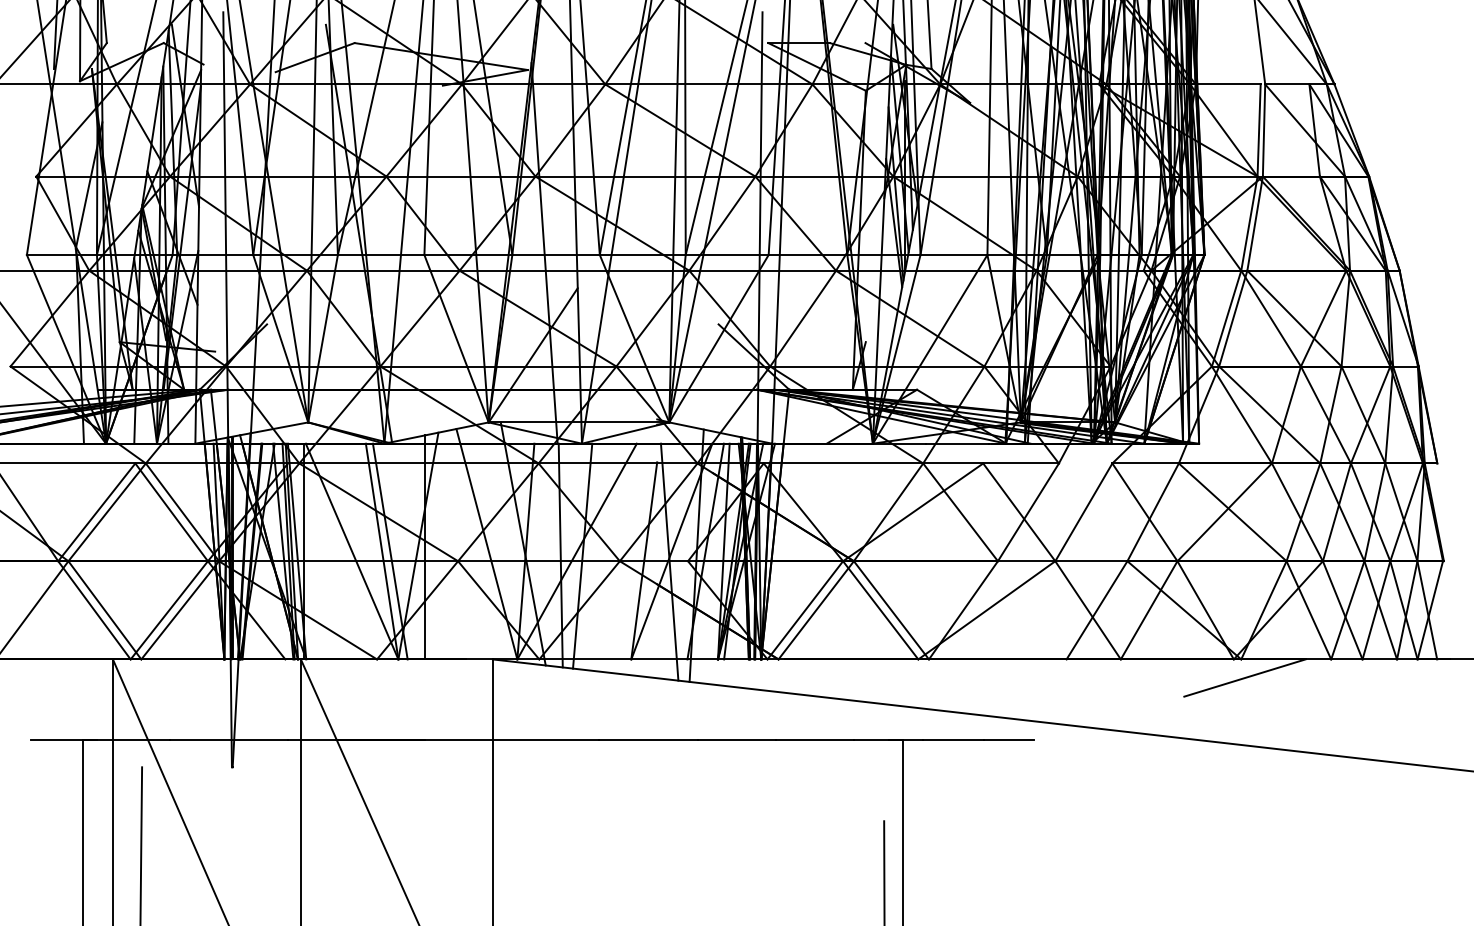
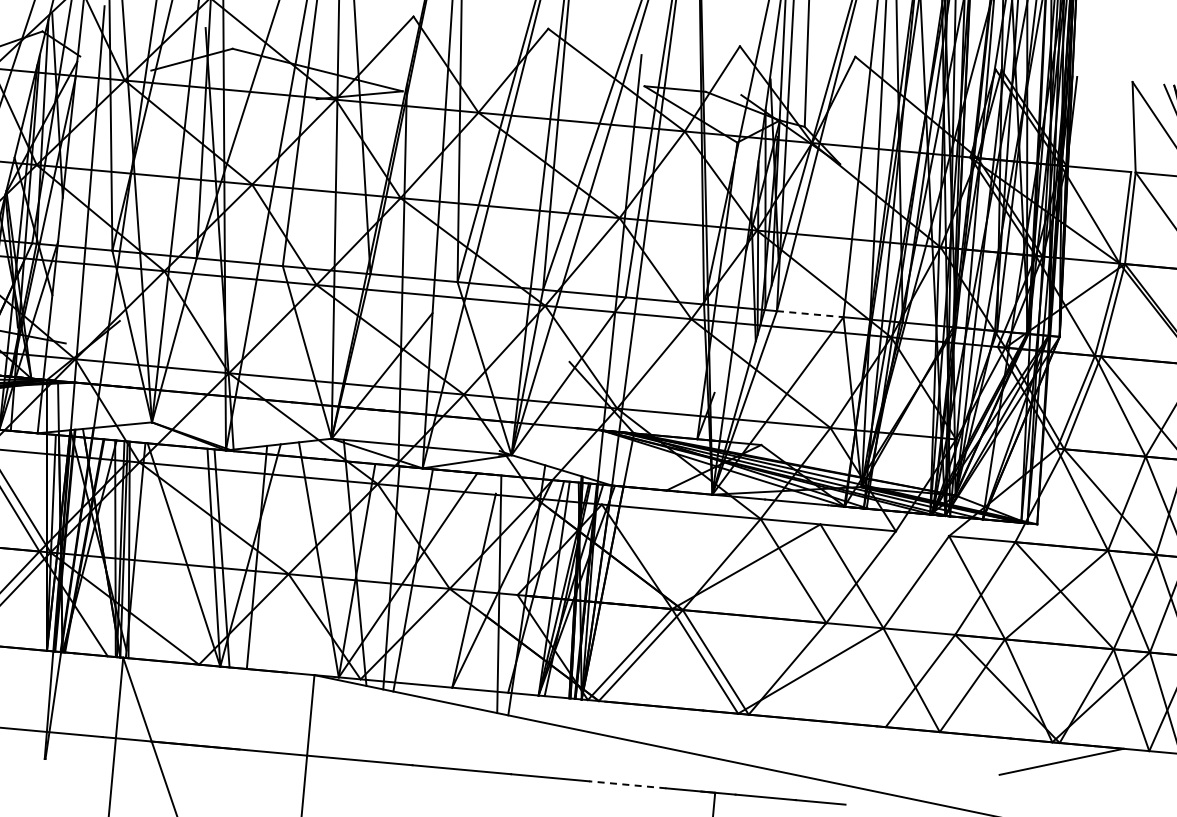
line: (954, 255) -> (810, 314), solid -> dashed
line: (814, 740) -> (627, 785), solid -> dashed

